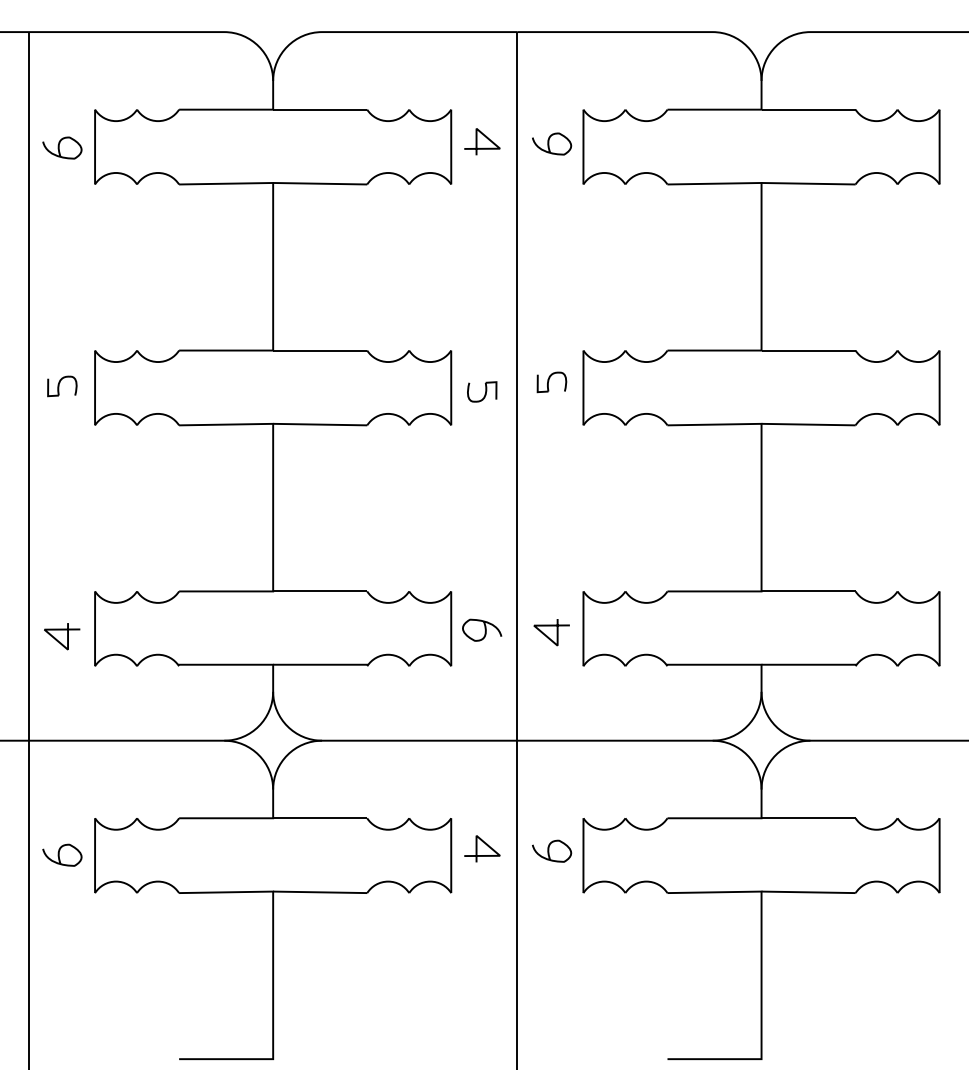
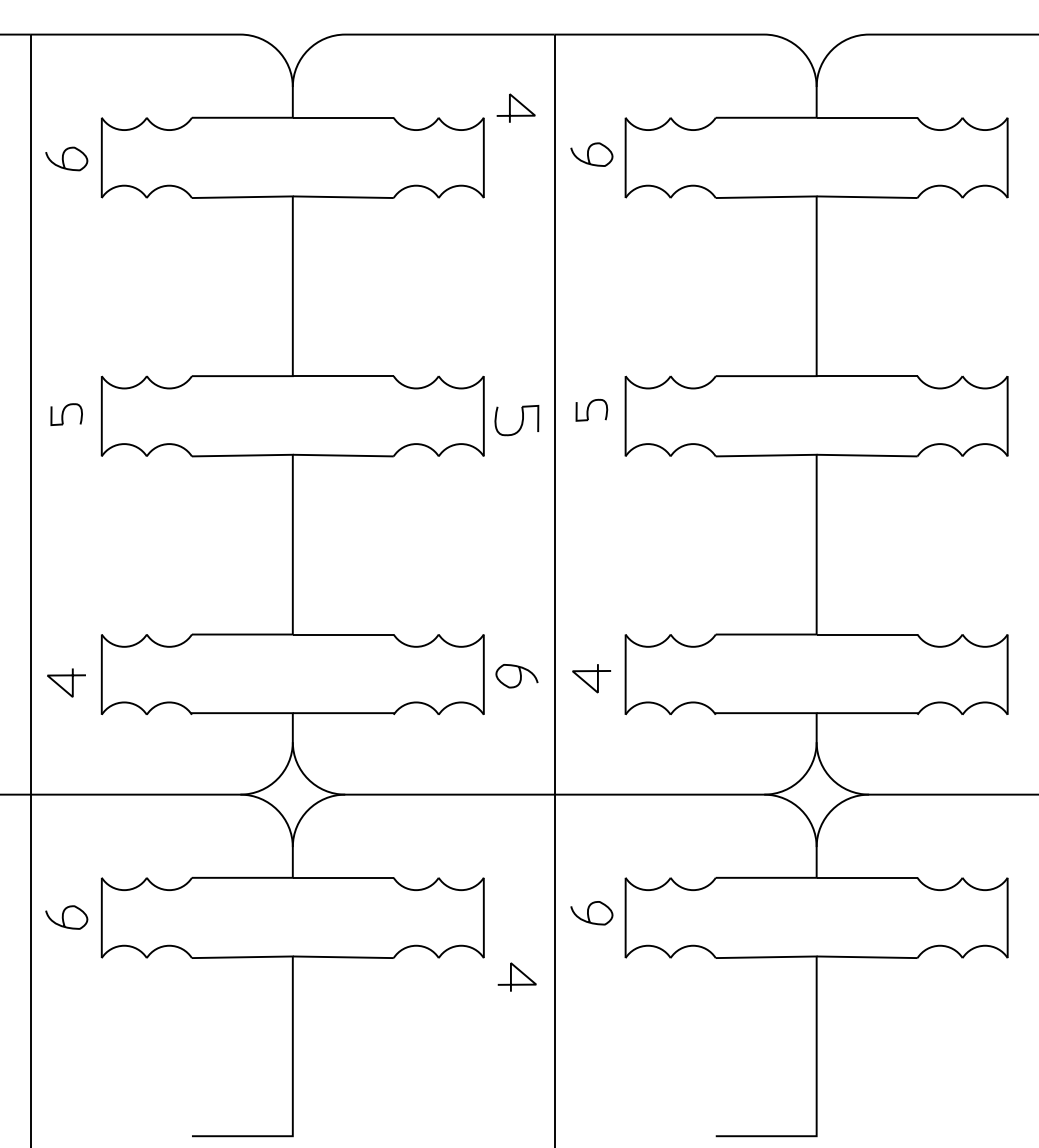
curve: (485, 137) -> (519, 103), moved
part: (482, 391) -> (517, 420), size x1.4
curve: (485, 844) -> (520, 972), moved

